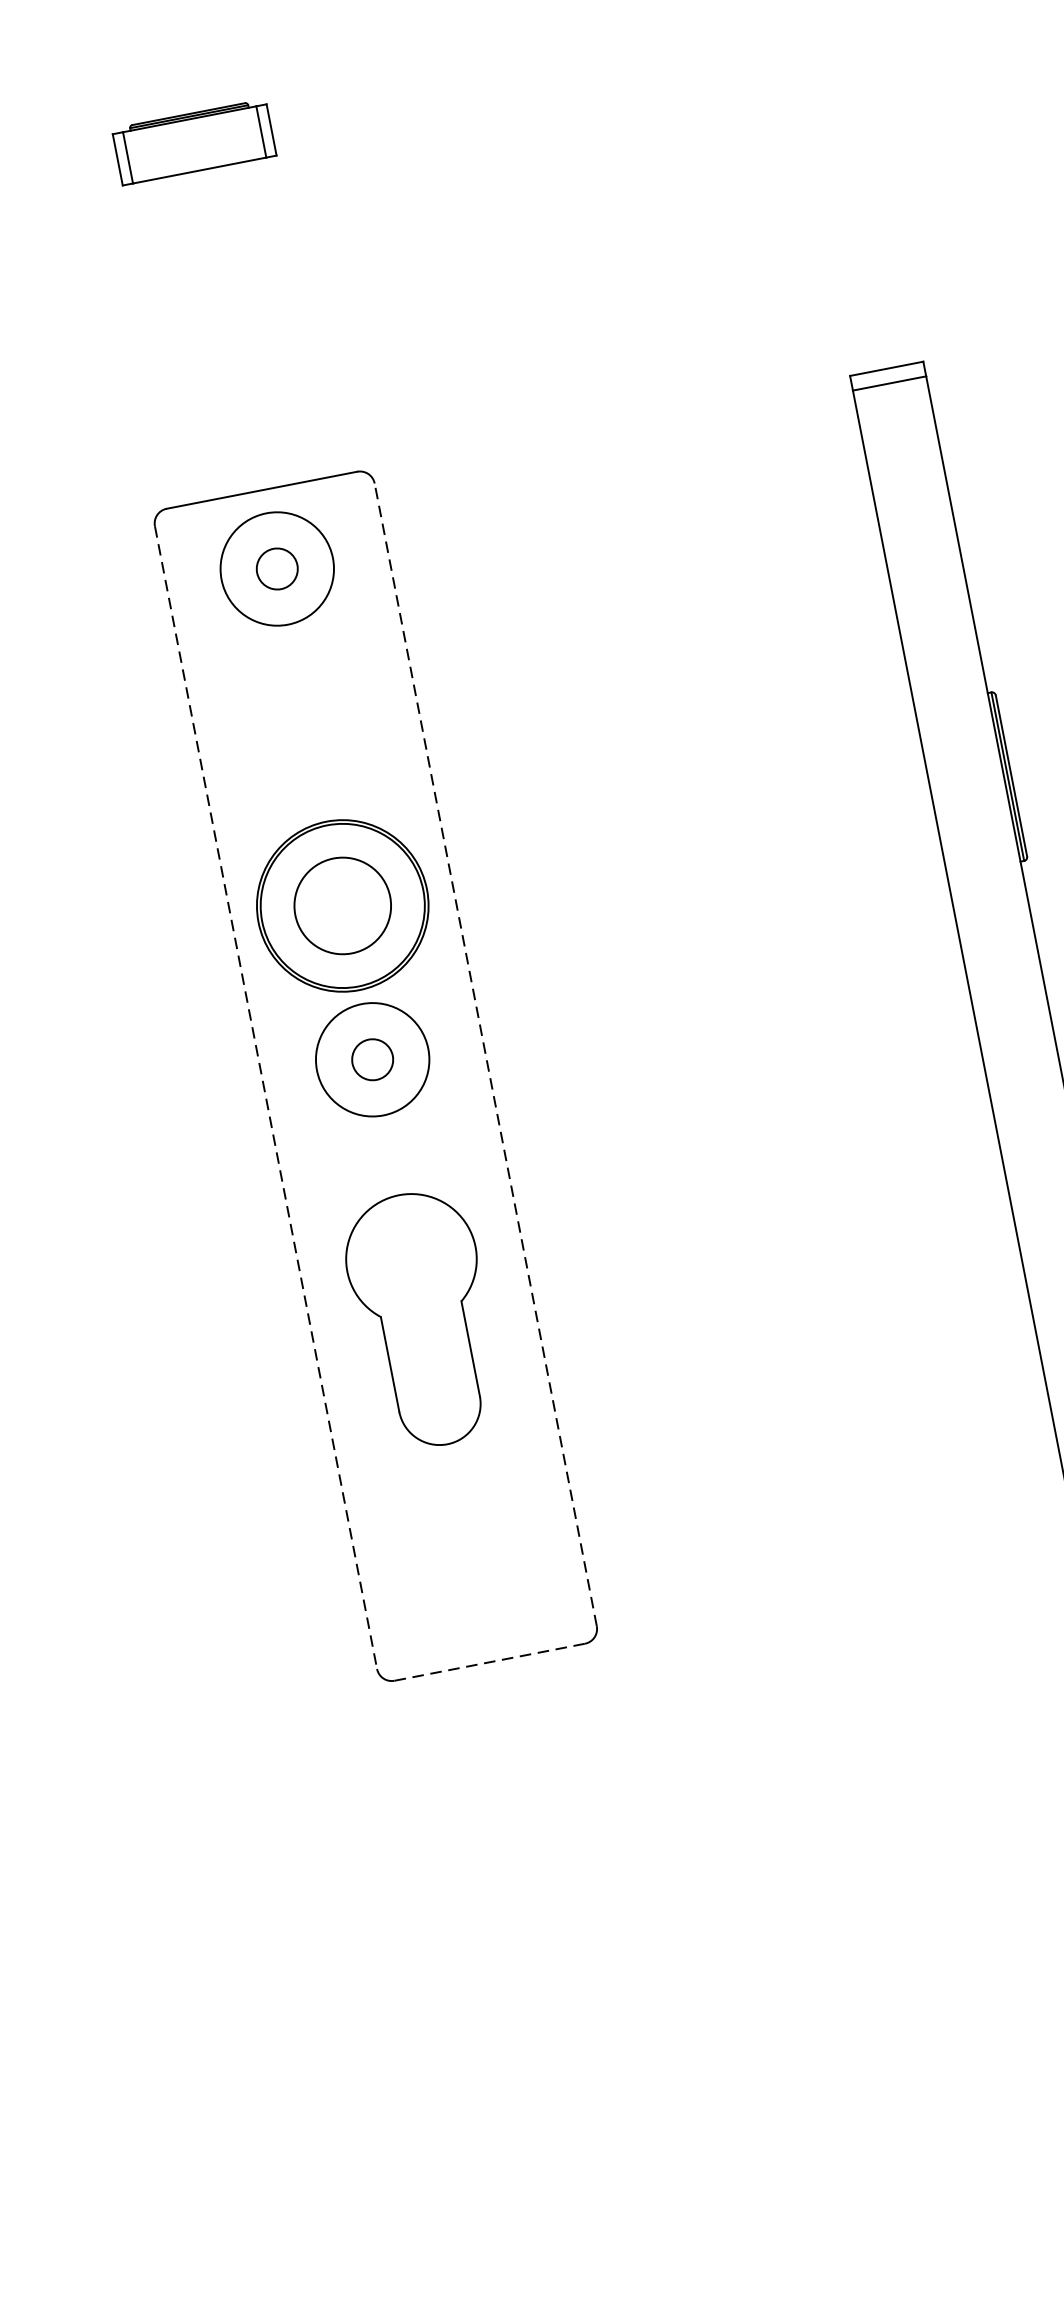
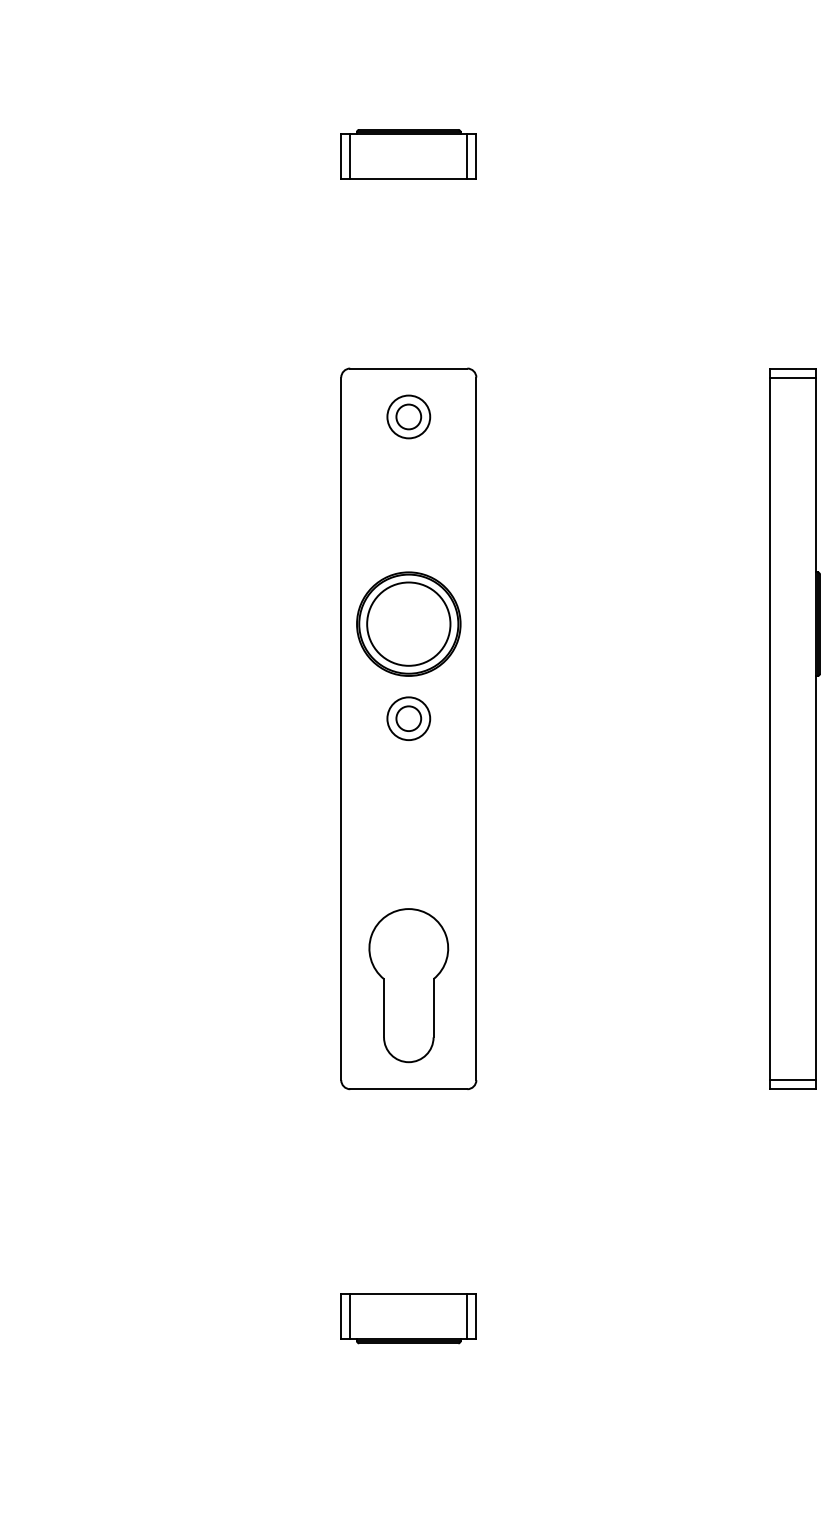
part: (193, 142) -> (408, 154), size x1.43
circle: (276, 568) -> (408, 416), size x0.62
circle: (342, 904) -> (408, 623), size x1.43
line: (485, 1054) -> (476, 728), dashed -> solid
circle: (372, 1059) -> (408, 718), size x0.62
line: (266, 1098) -> (341, 729), dashed -> solid
part: (422, 1319) -> (408, 985), moved
line: (489, 1662) -> (408, 1089), dashed -> solid
part: (561, 2035) -> (408, 1318), added

